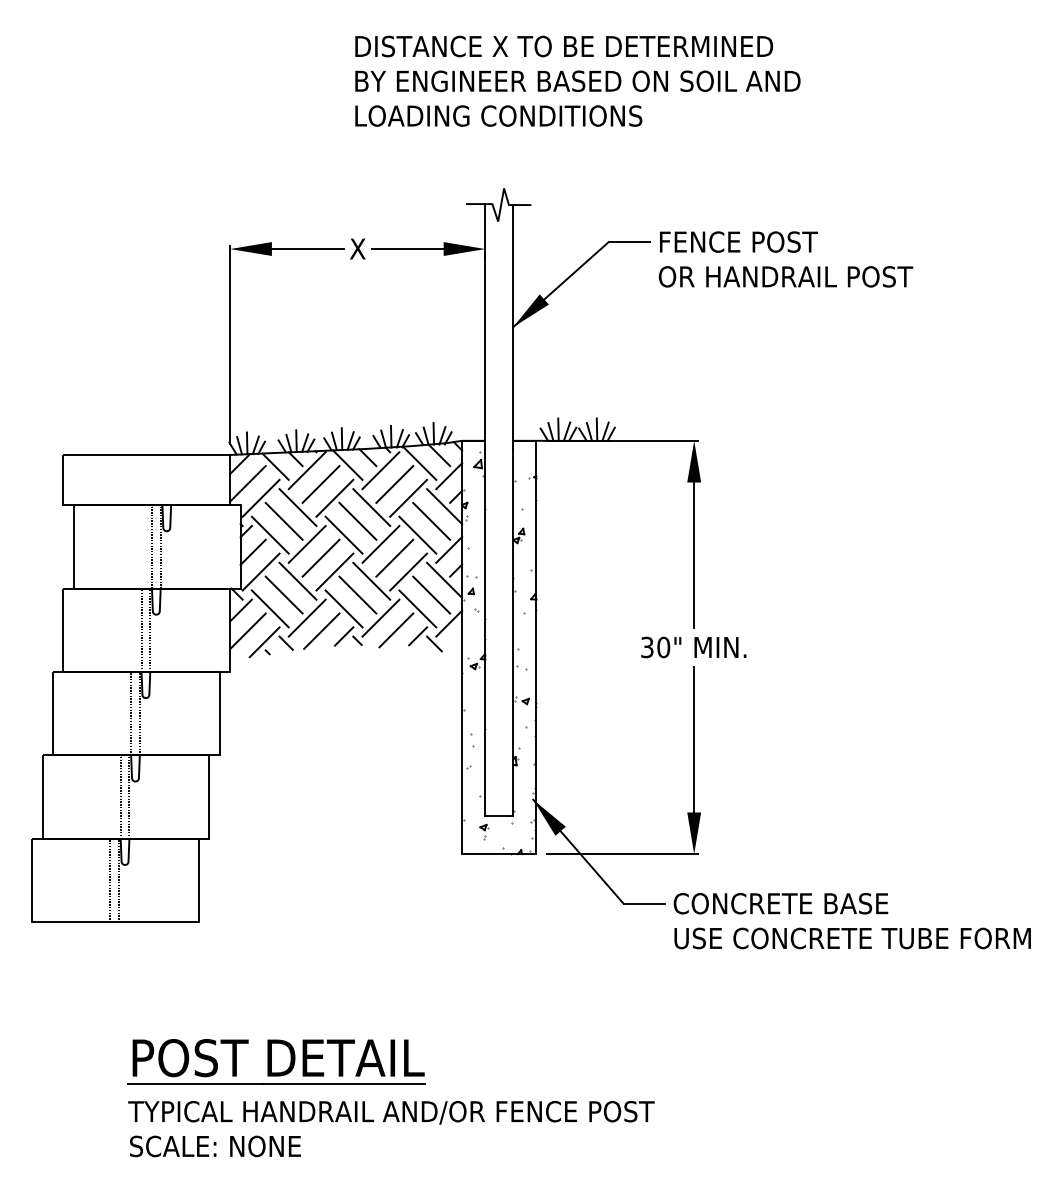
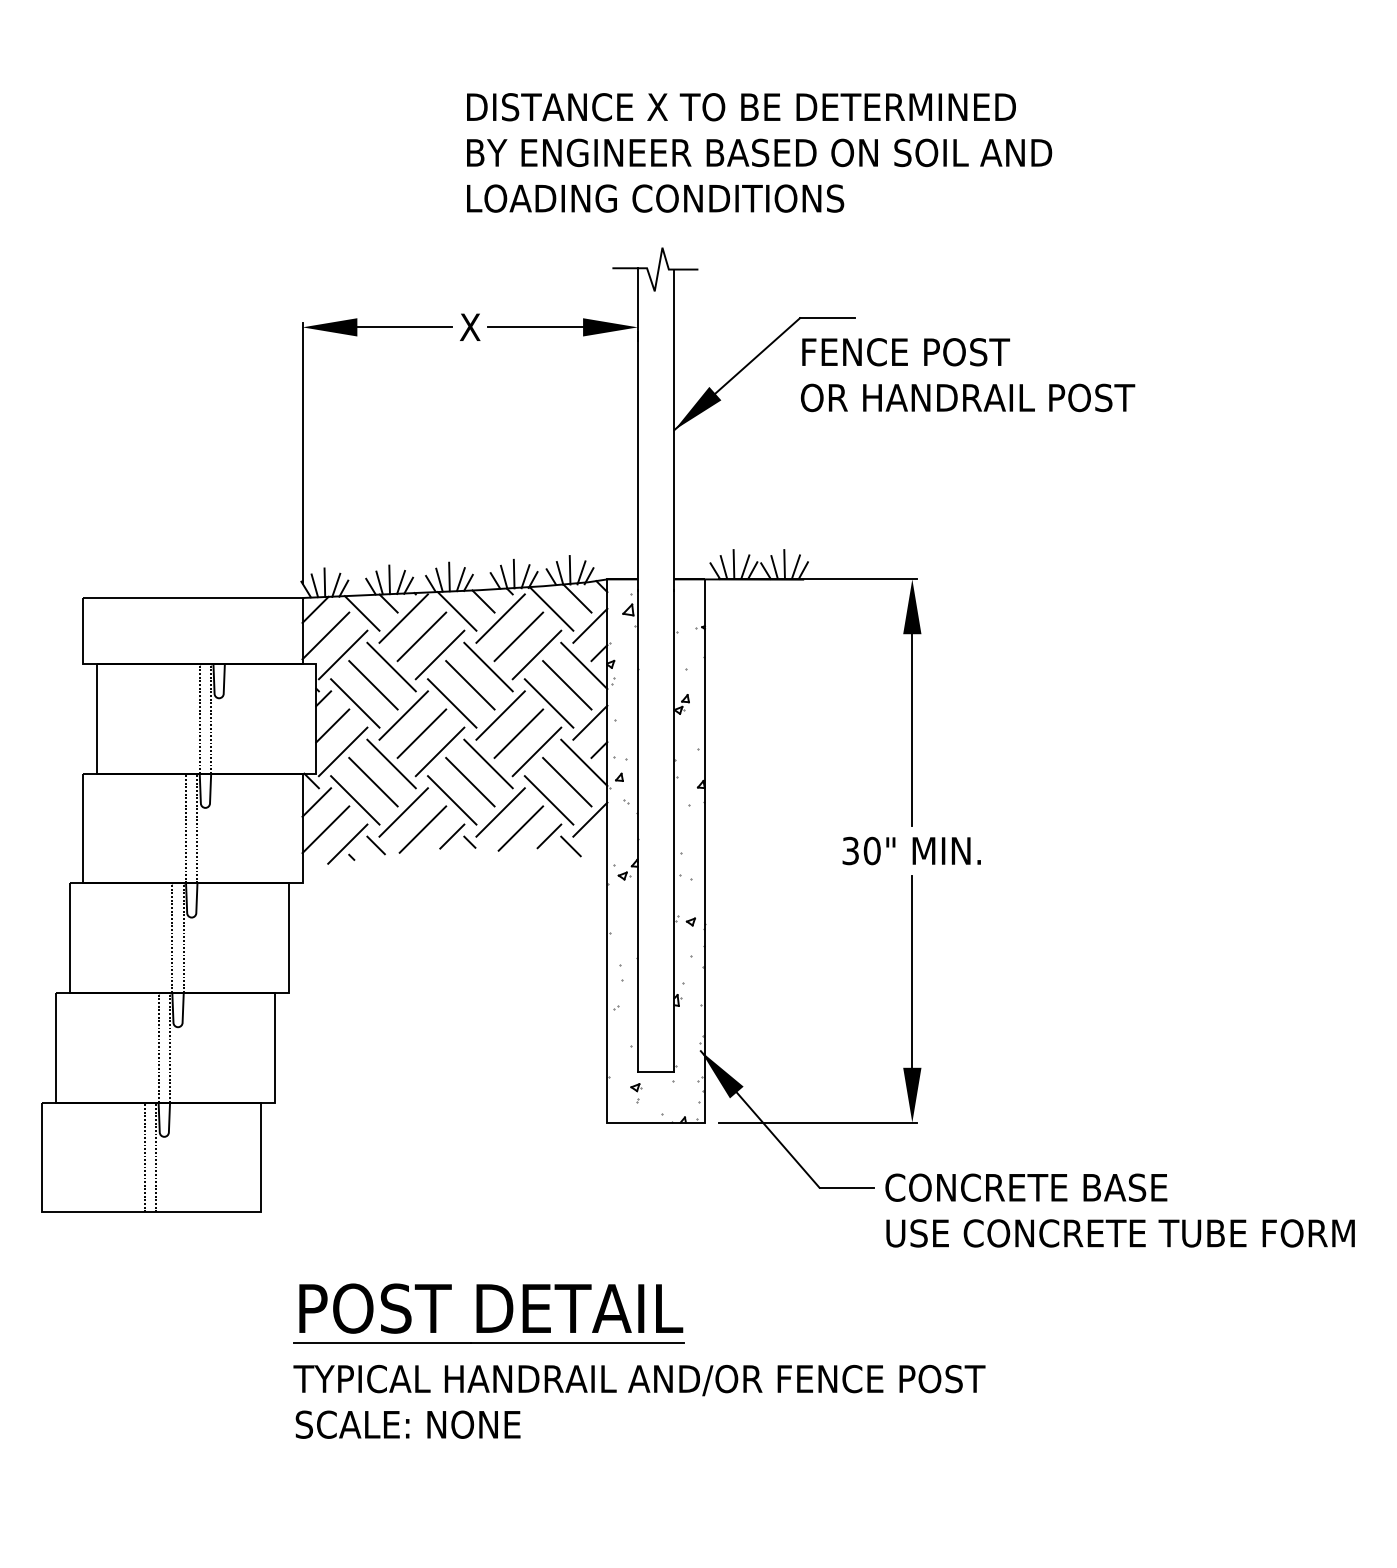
text: (577, 80) -> (759, 152), moved
text: (786, 259) -> (968, 375), moved
part: (391, 1097) -> (639, 1360), moved

